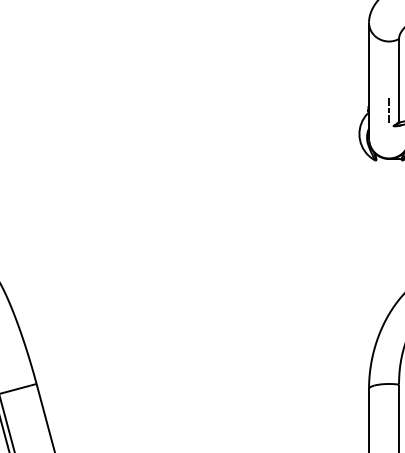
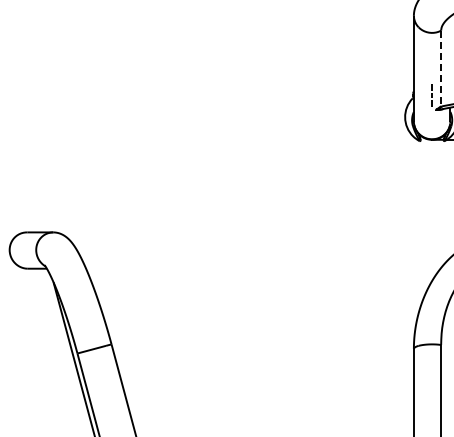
line: (399, 80) -> (441, 68), solid -> dashed

